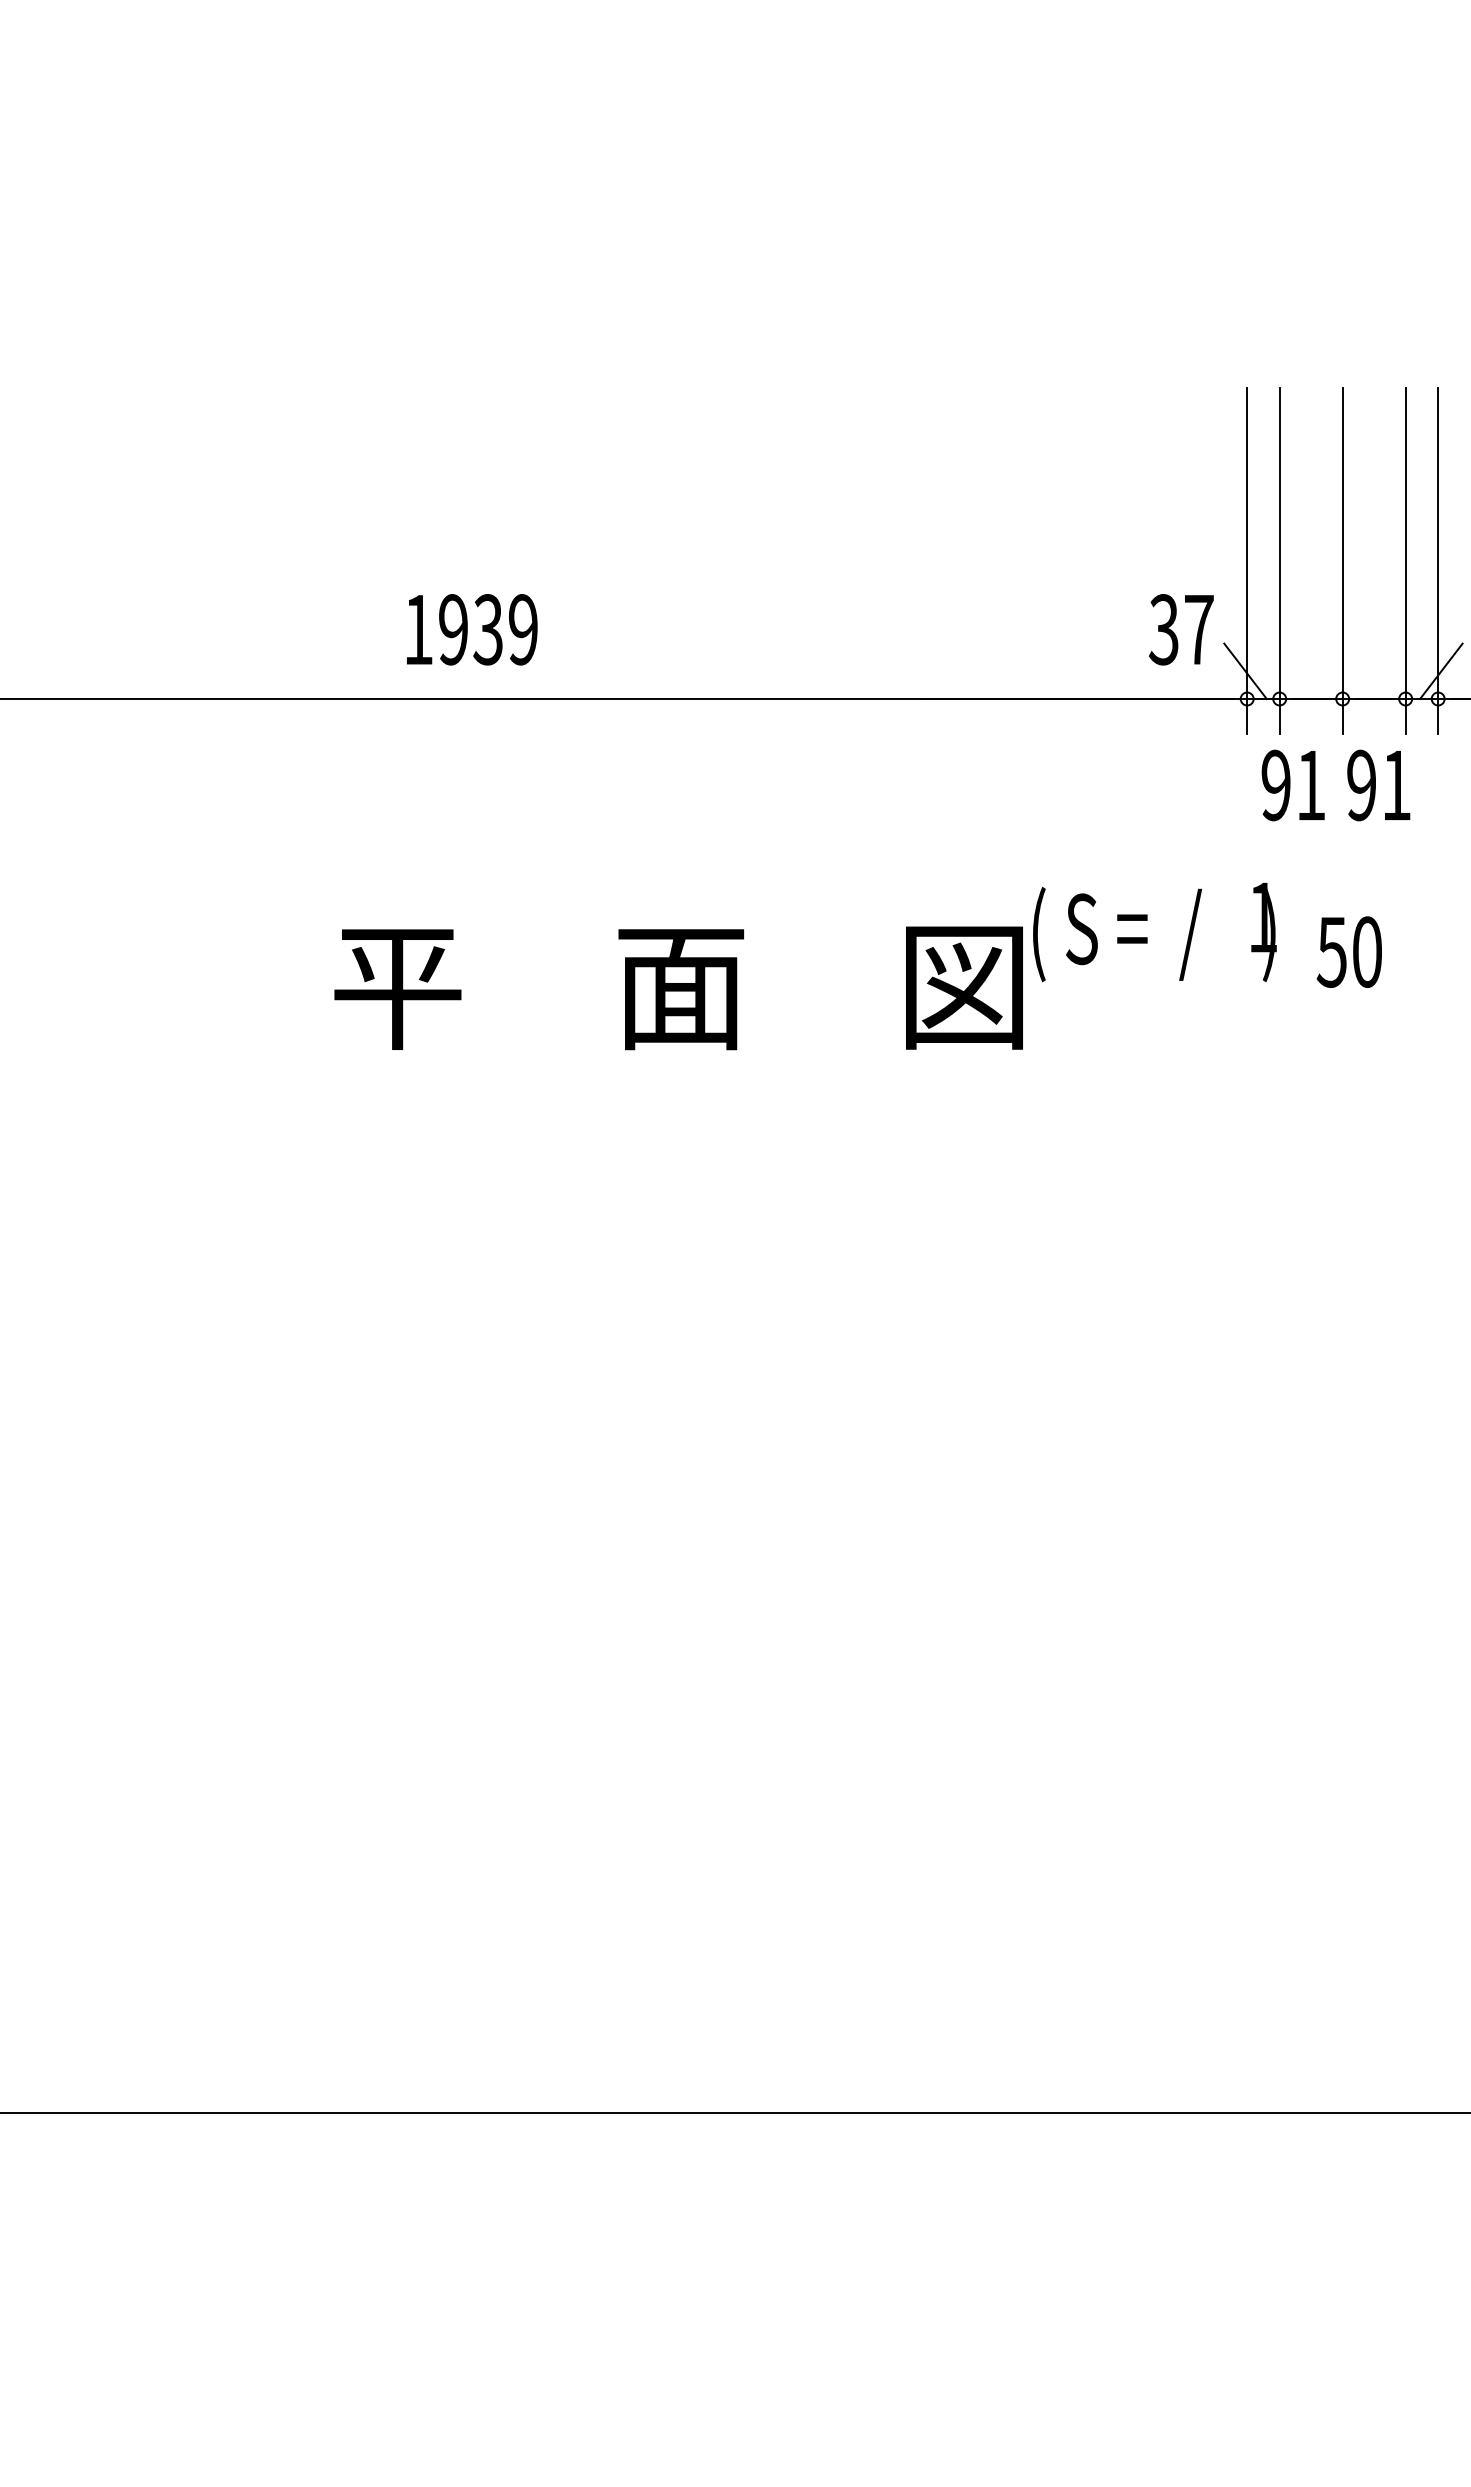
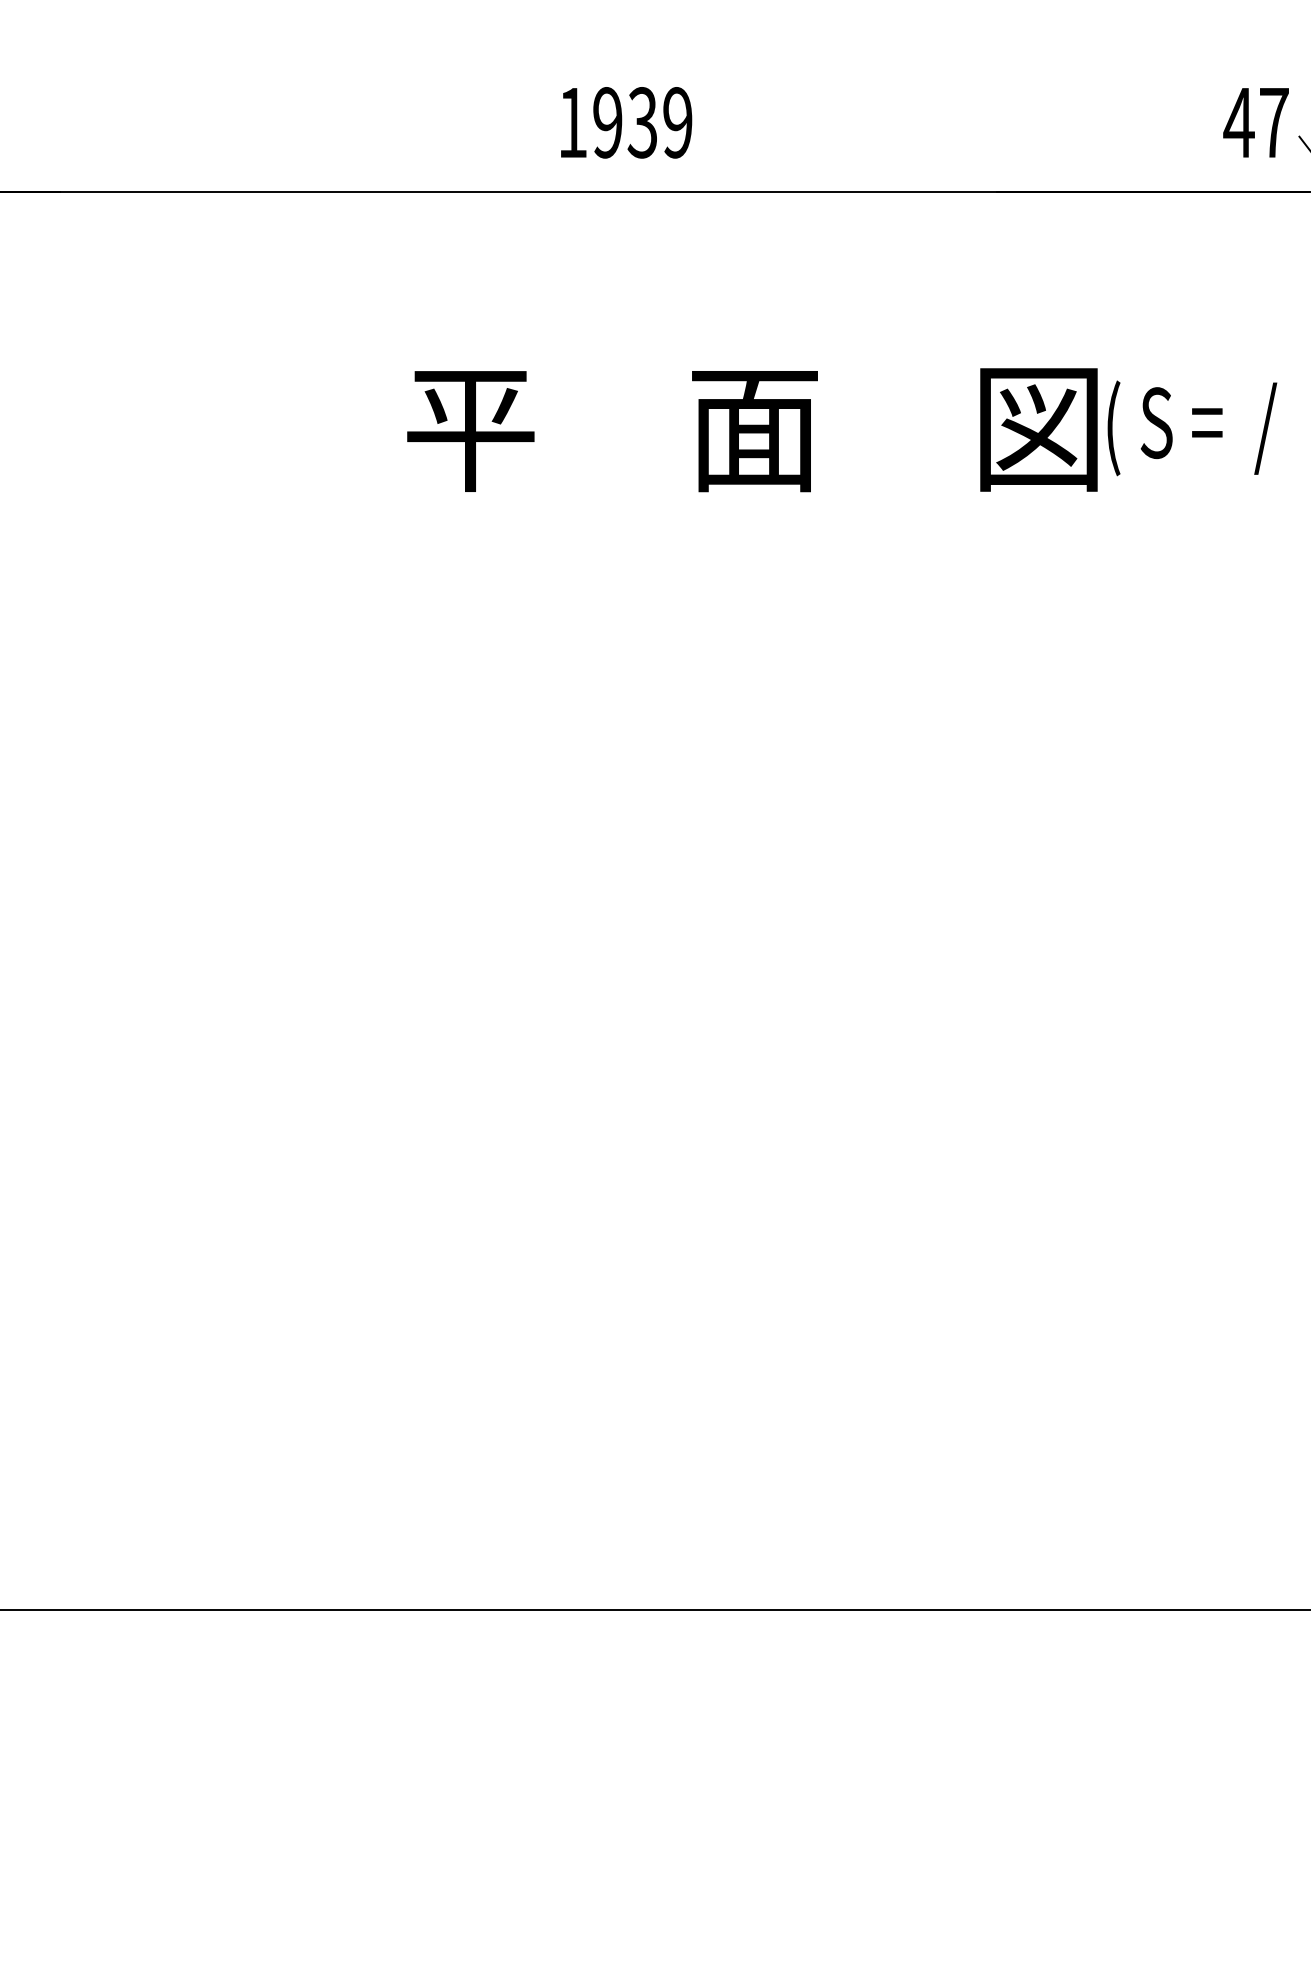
text: (472, 629) -> (626, 122), moved
text: (1163, 629) -> (1238, 122), 37 -> 47
text: (678, 988) -> (752, 430), moved

